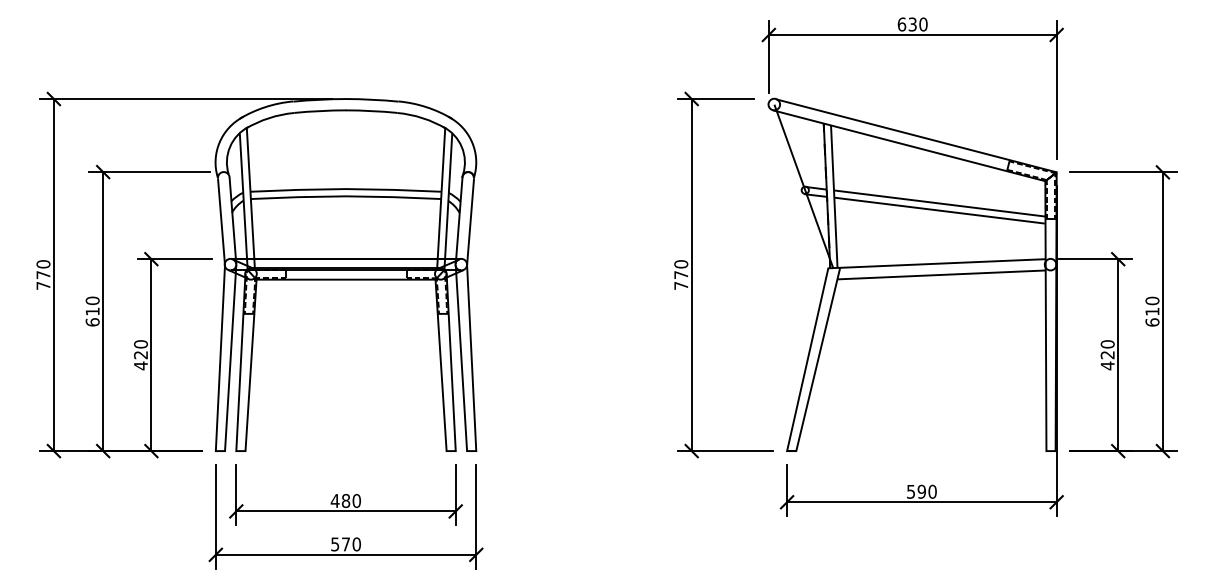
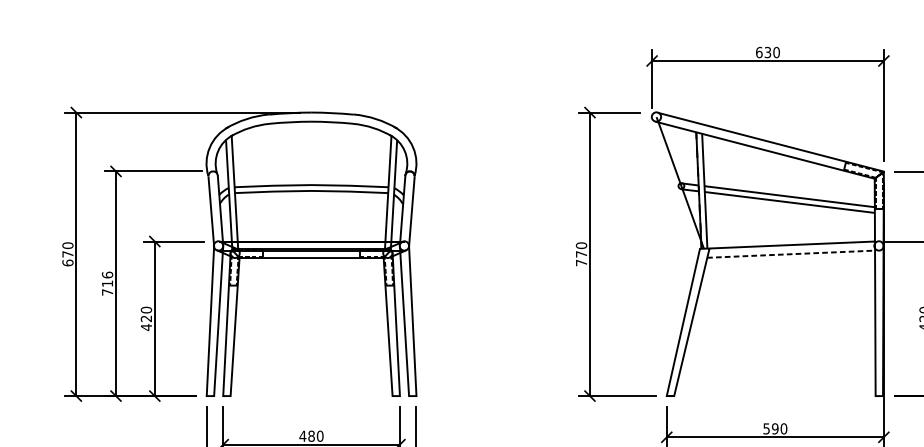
line: (942, 274) -> (791, 253), solid -> dashed
text: (43, 285) -> (67, 262), 770 -> 670
text: (92, 311) -> (107, 283), 610 -> 716

